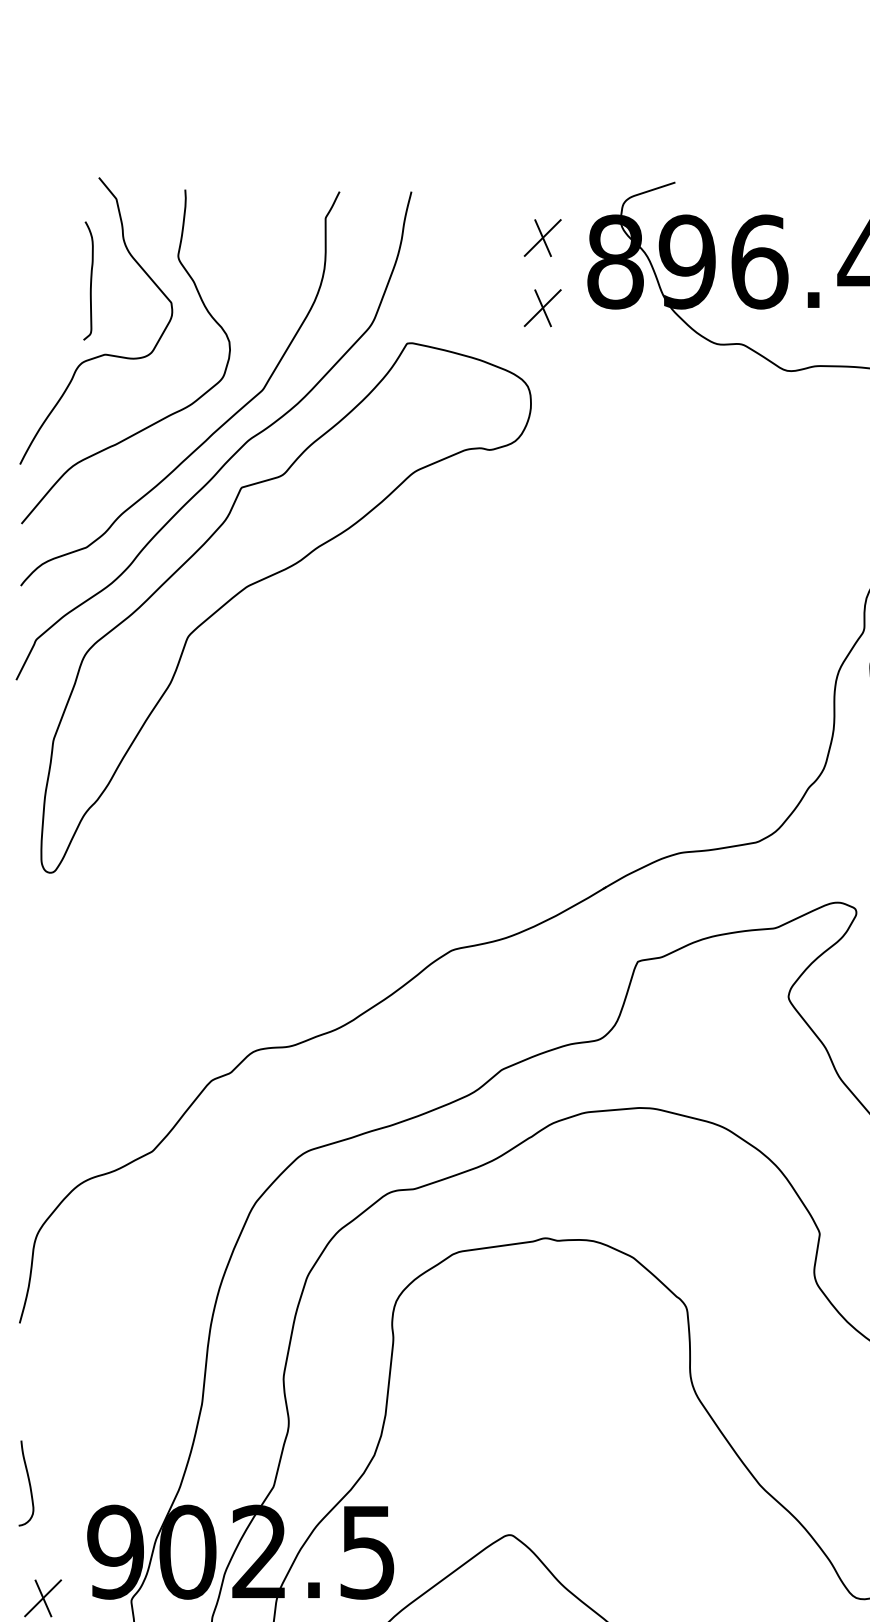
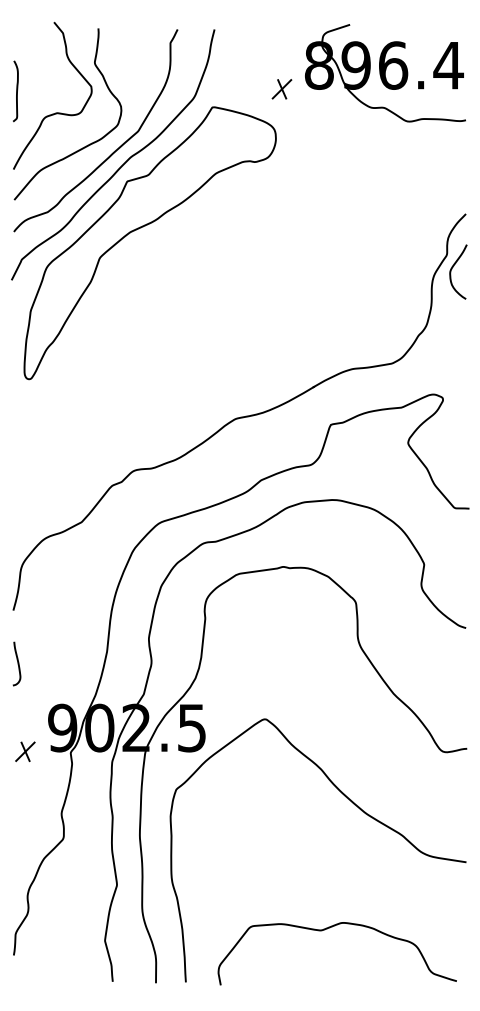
part: (541, 238) -> (281, 53), removed
curve: (90, 281) -> (16, 91), moved
curve: (27, 1482) -> (17, 663), moved

